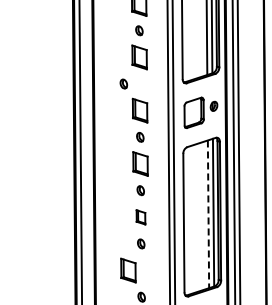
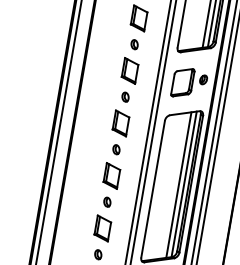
part: (123, 83) -> (134, 44), moved
line: (208, 214) -> (178, 185), dashed -> solid
part: (140, 217) -> (111, 176), size x1.67
part: (128, 270) -> (102, 228), moved

